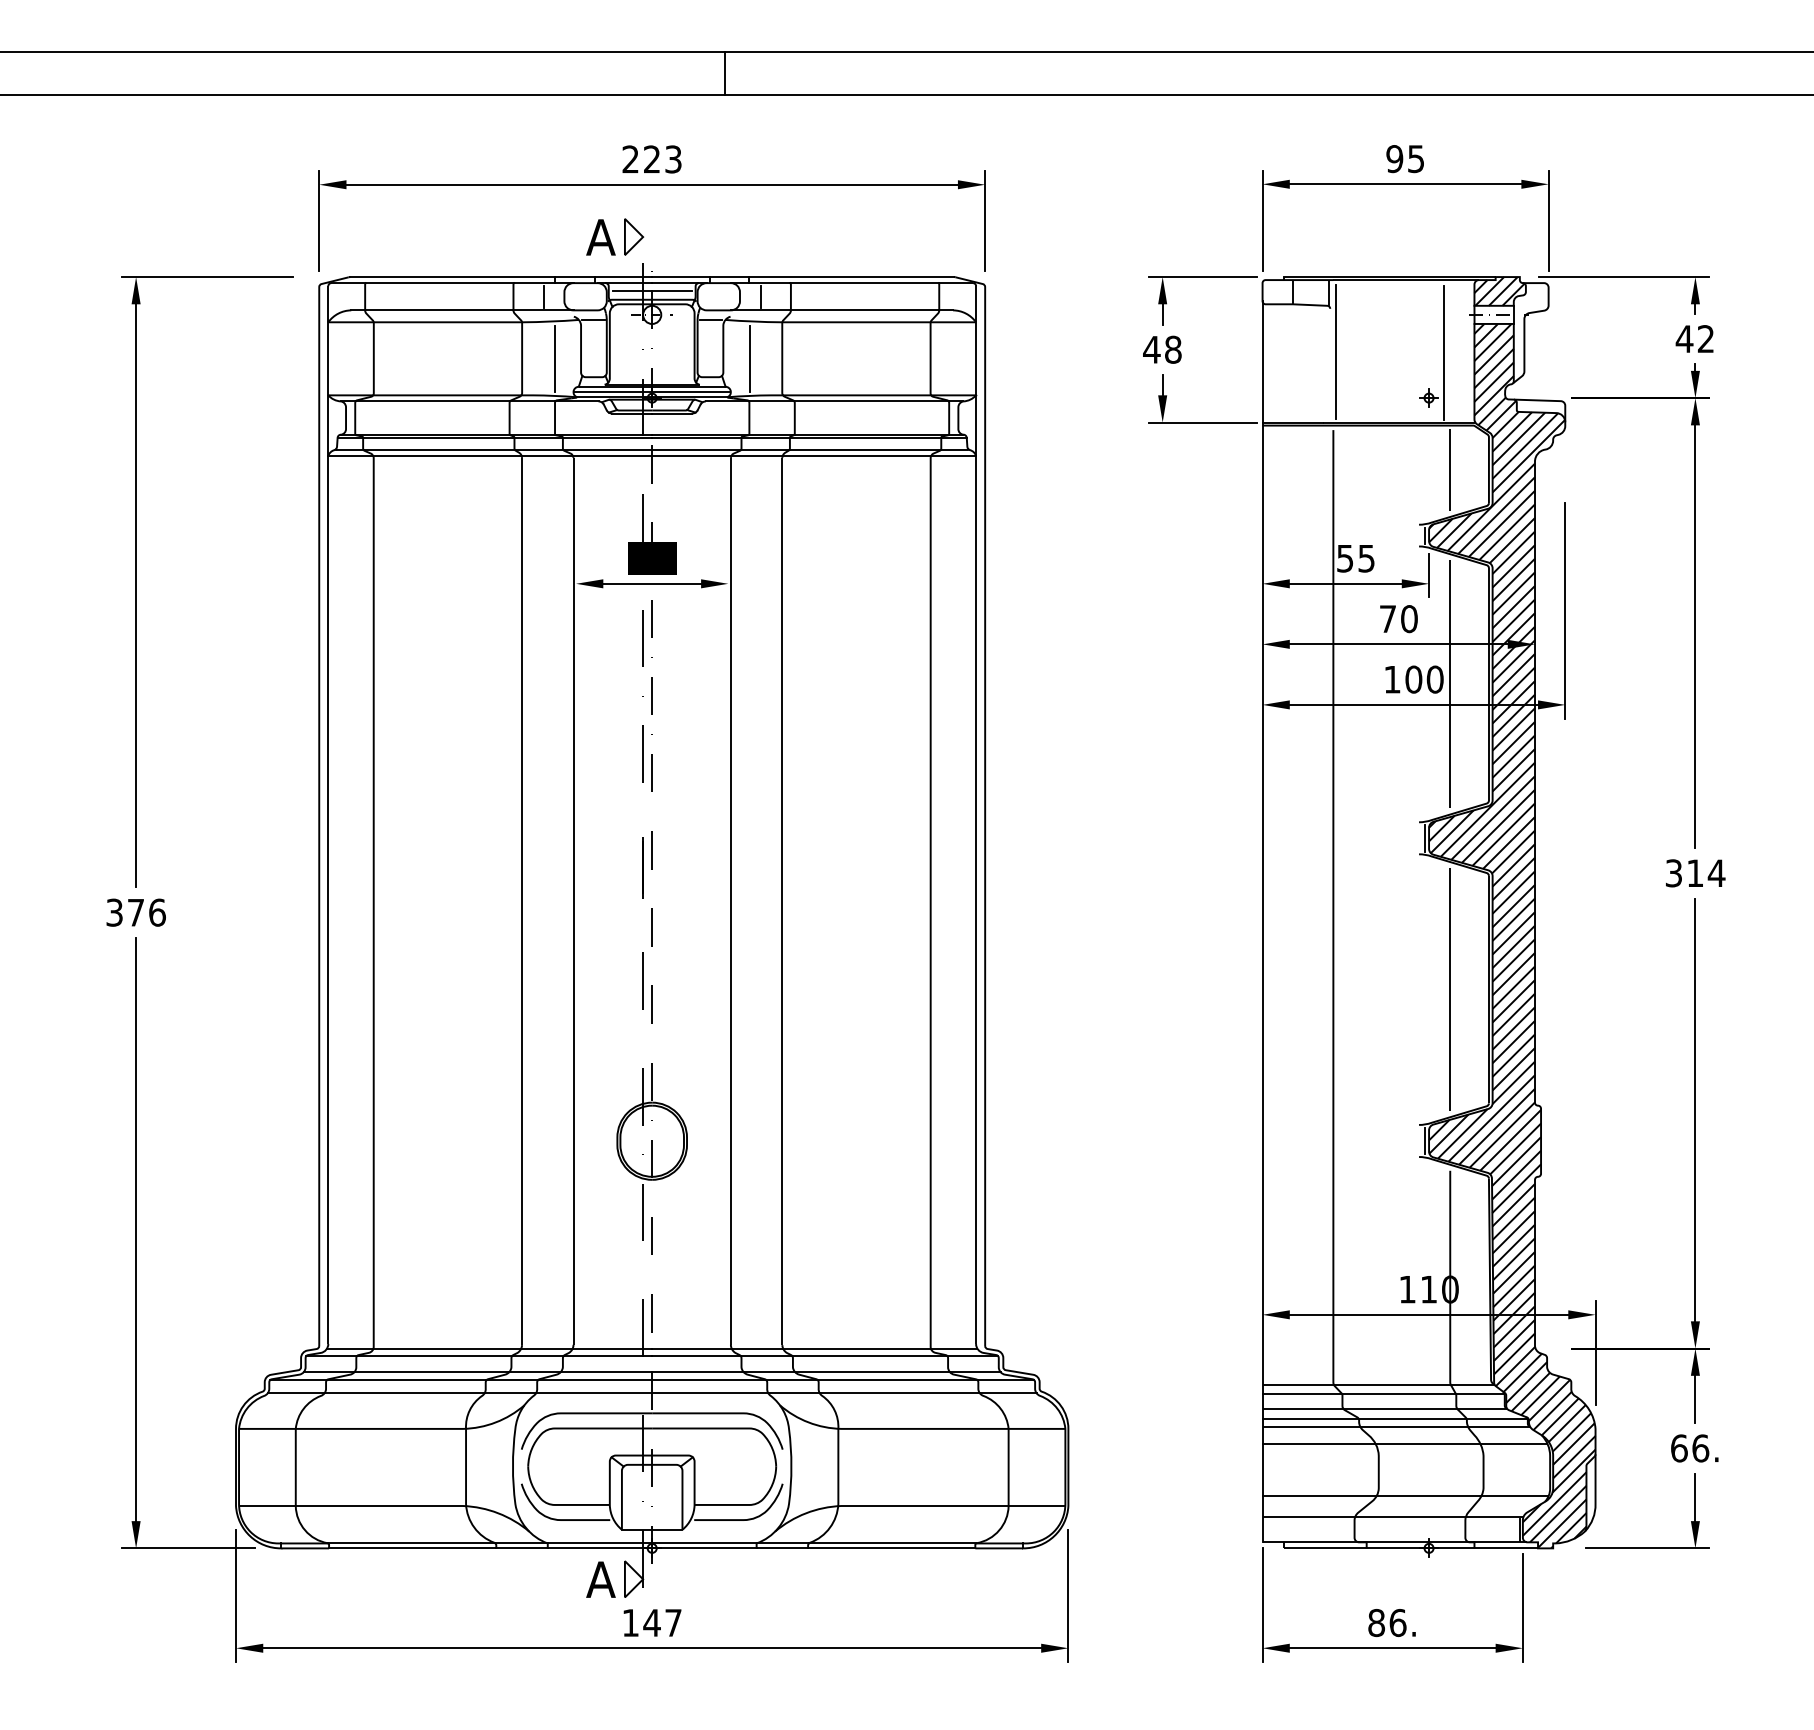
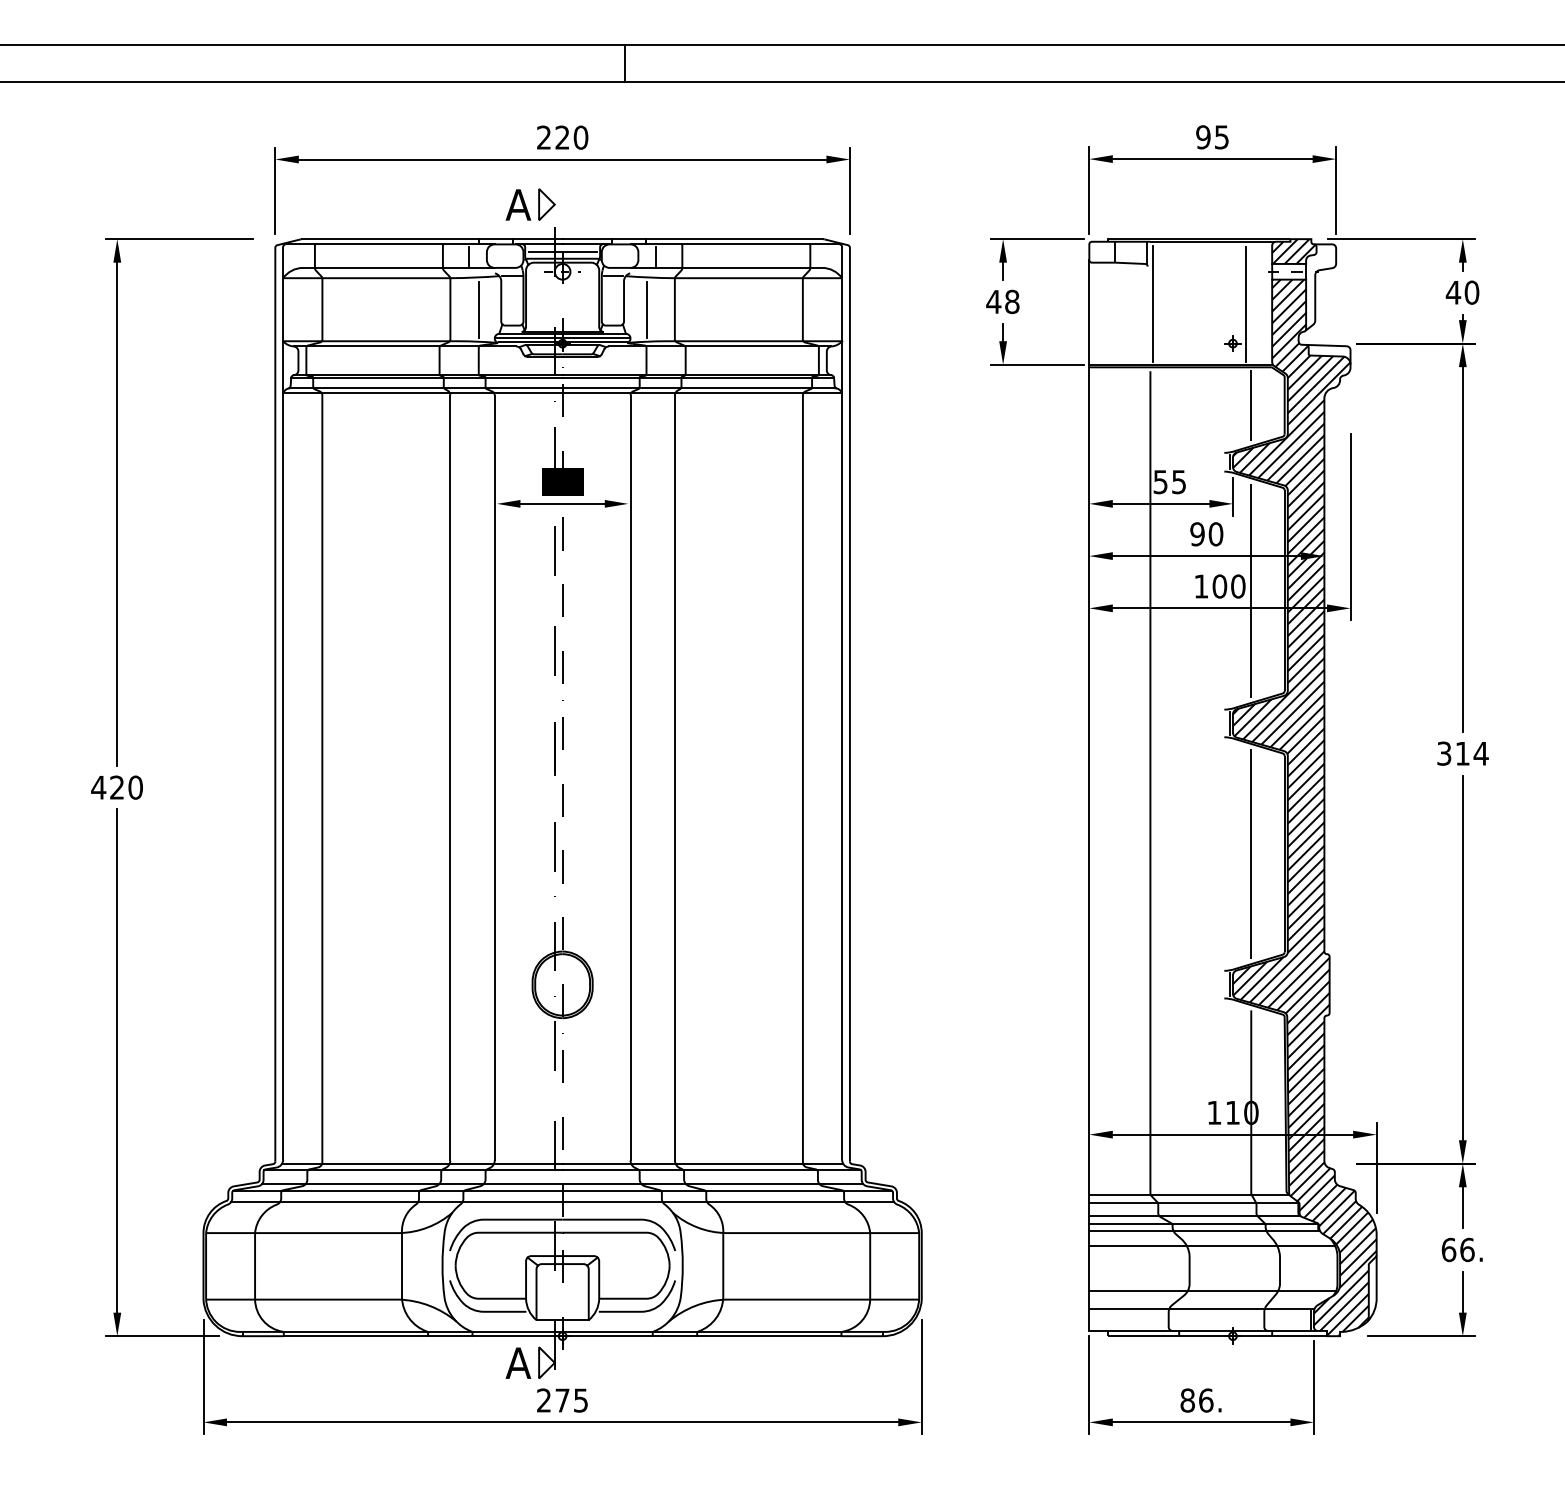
text: (673, 159) -> (581, 137), 223 -> 220
text: (1705, 339) -> (1471, 293), 42 -> 40
text: (1387, 619) -> (1197, 534), 70 -> 90
text: (135, 912) -> (116, 787), 376 -> 420
text: (651, 1622) -> (562, 1400), 147 -> 275

